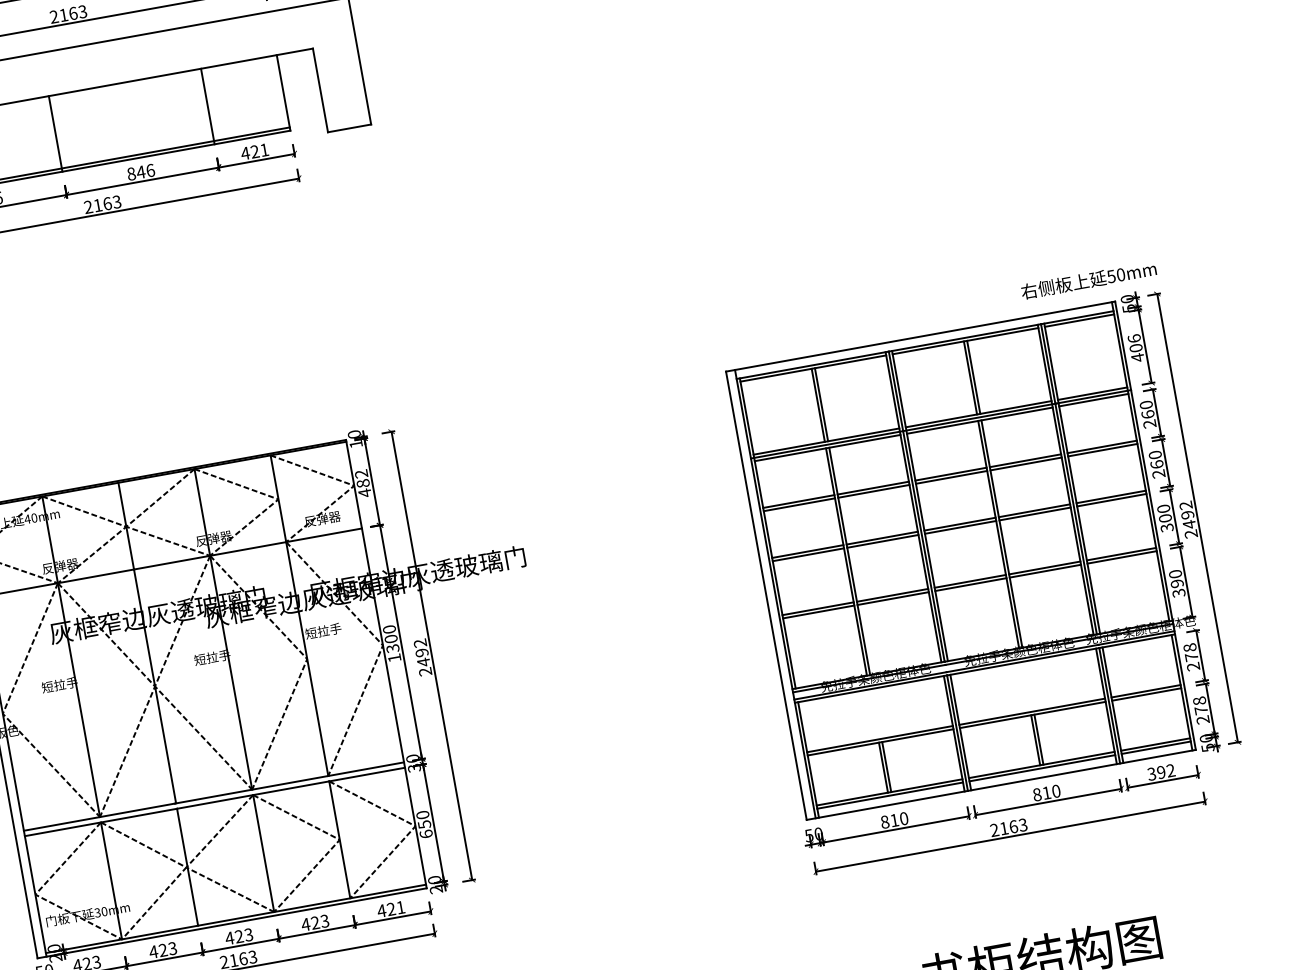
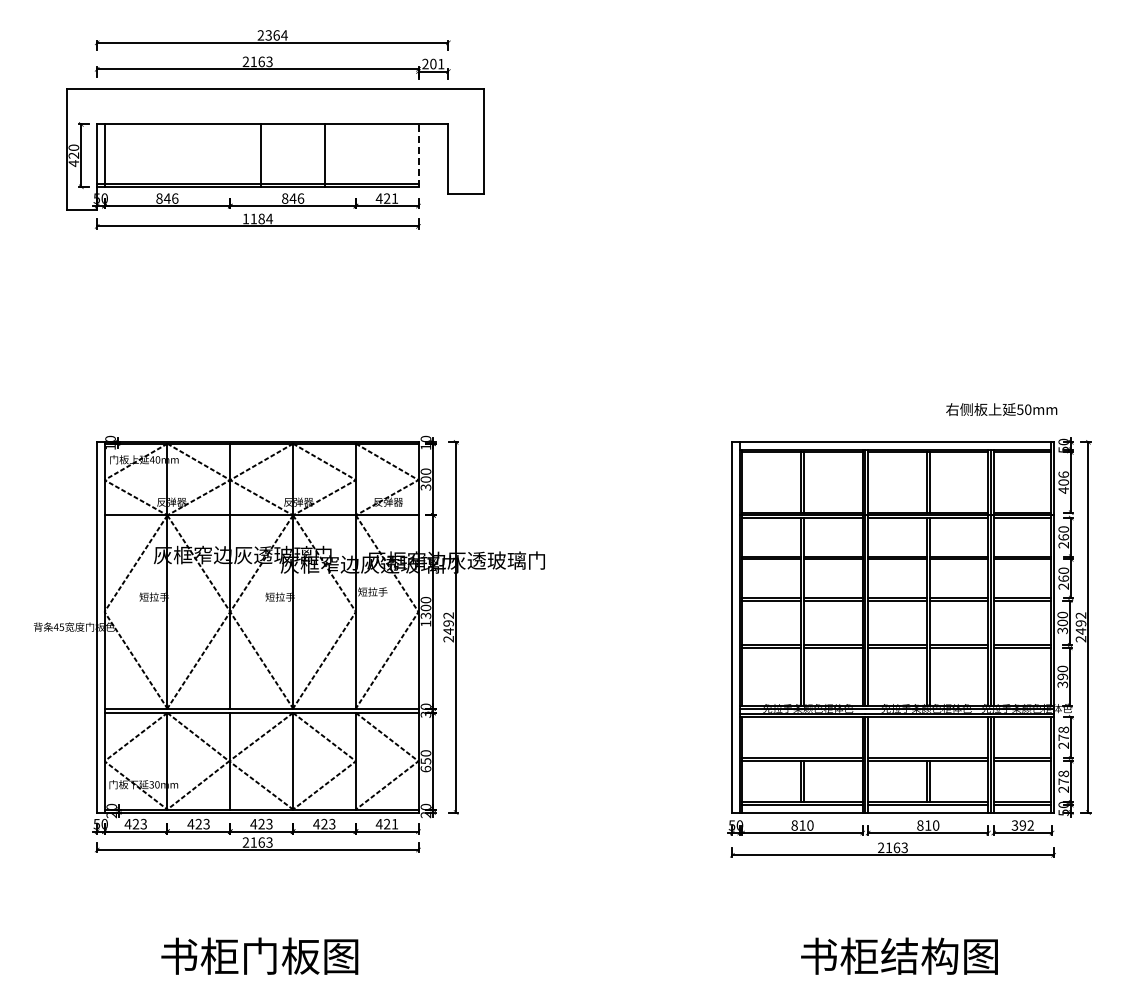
line: (283, 92) -> (418, 155), solid -> dashed
line: (207, 106) -> (324, 155), moved
line: (55, 133) -> (261, 155), moved
text: (102, 204) -> (257, 218), 2163 -> 1184
text: (1088, 280) -> (1001, 409), moved
text: (362, 483) -> (425, 479), 482 -> 300

